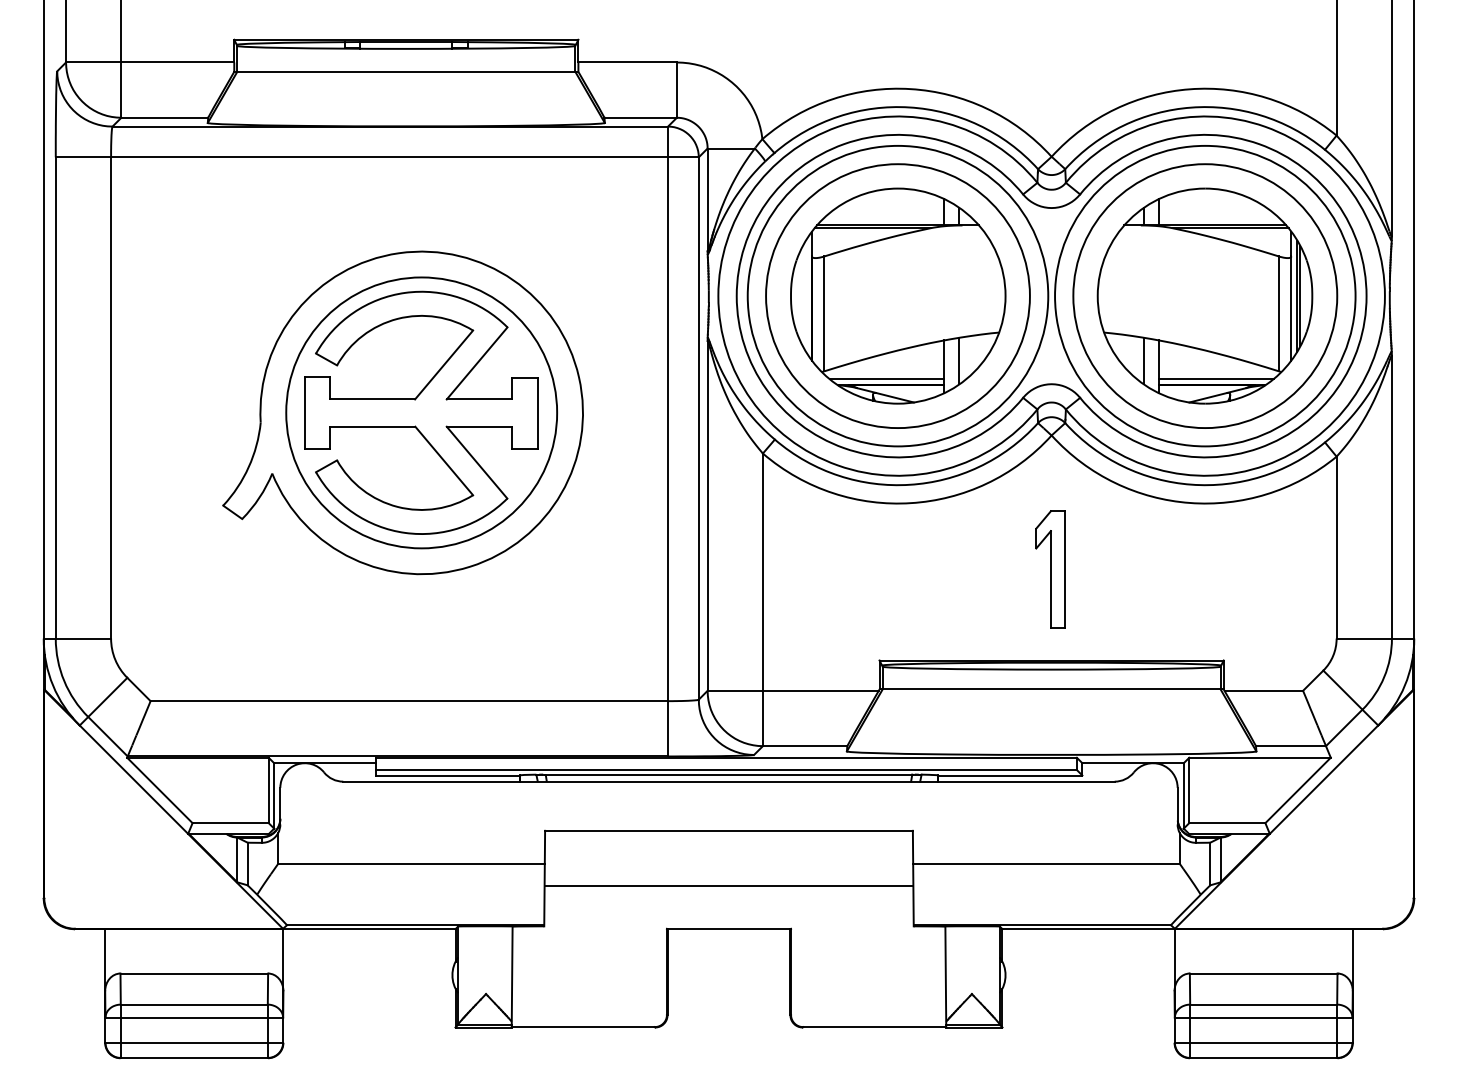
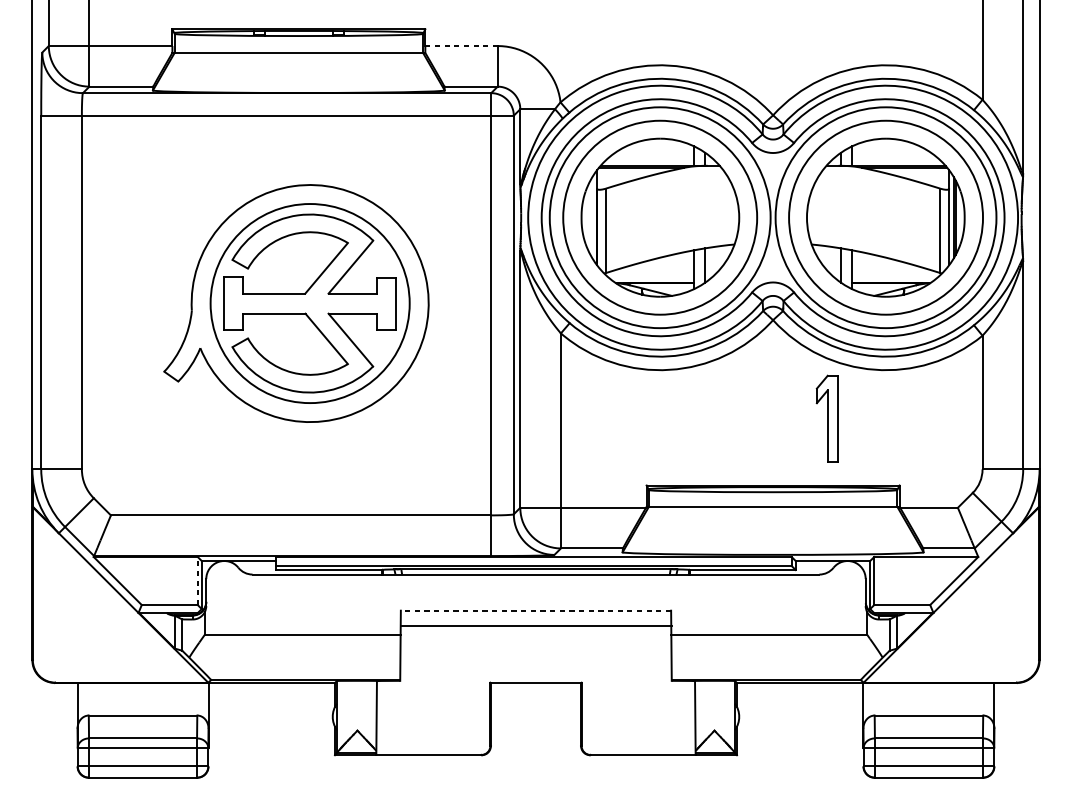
line: (628, 62) -> (462, 46), solid -> dashed
line: (886, 379) -> (651, 279), removed
line: (1216, 379) -> (894, 279), removed
part: (1050, 569) -> (827, 418), moved
line: (268, 790) -> (197, 581), solid -> dashed
line: (728, 830) -> (535, 610), solid -> dashed
line: (728, 886) -> (535, 626), moved

